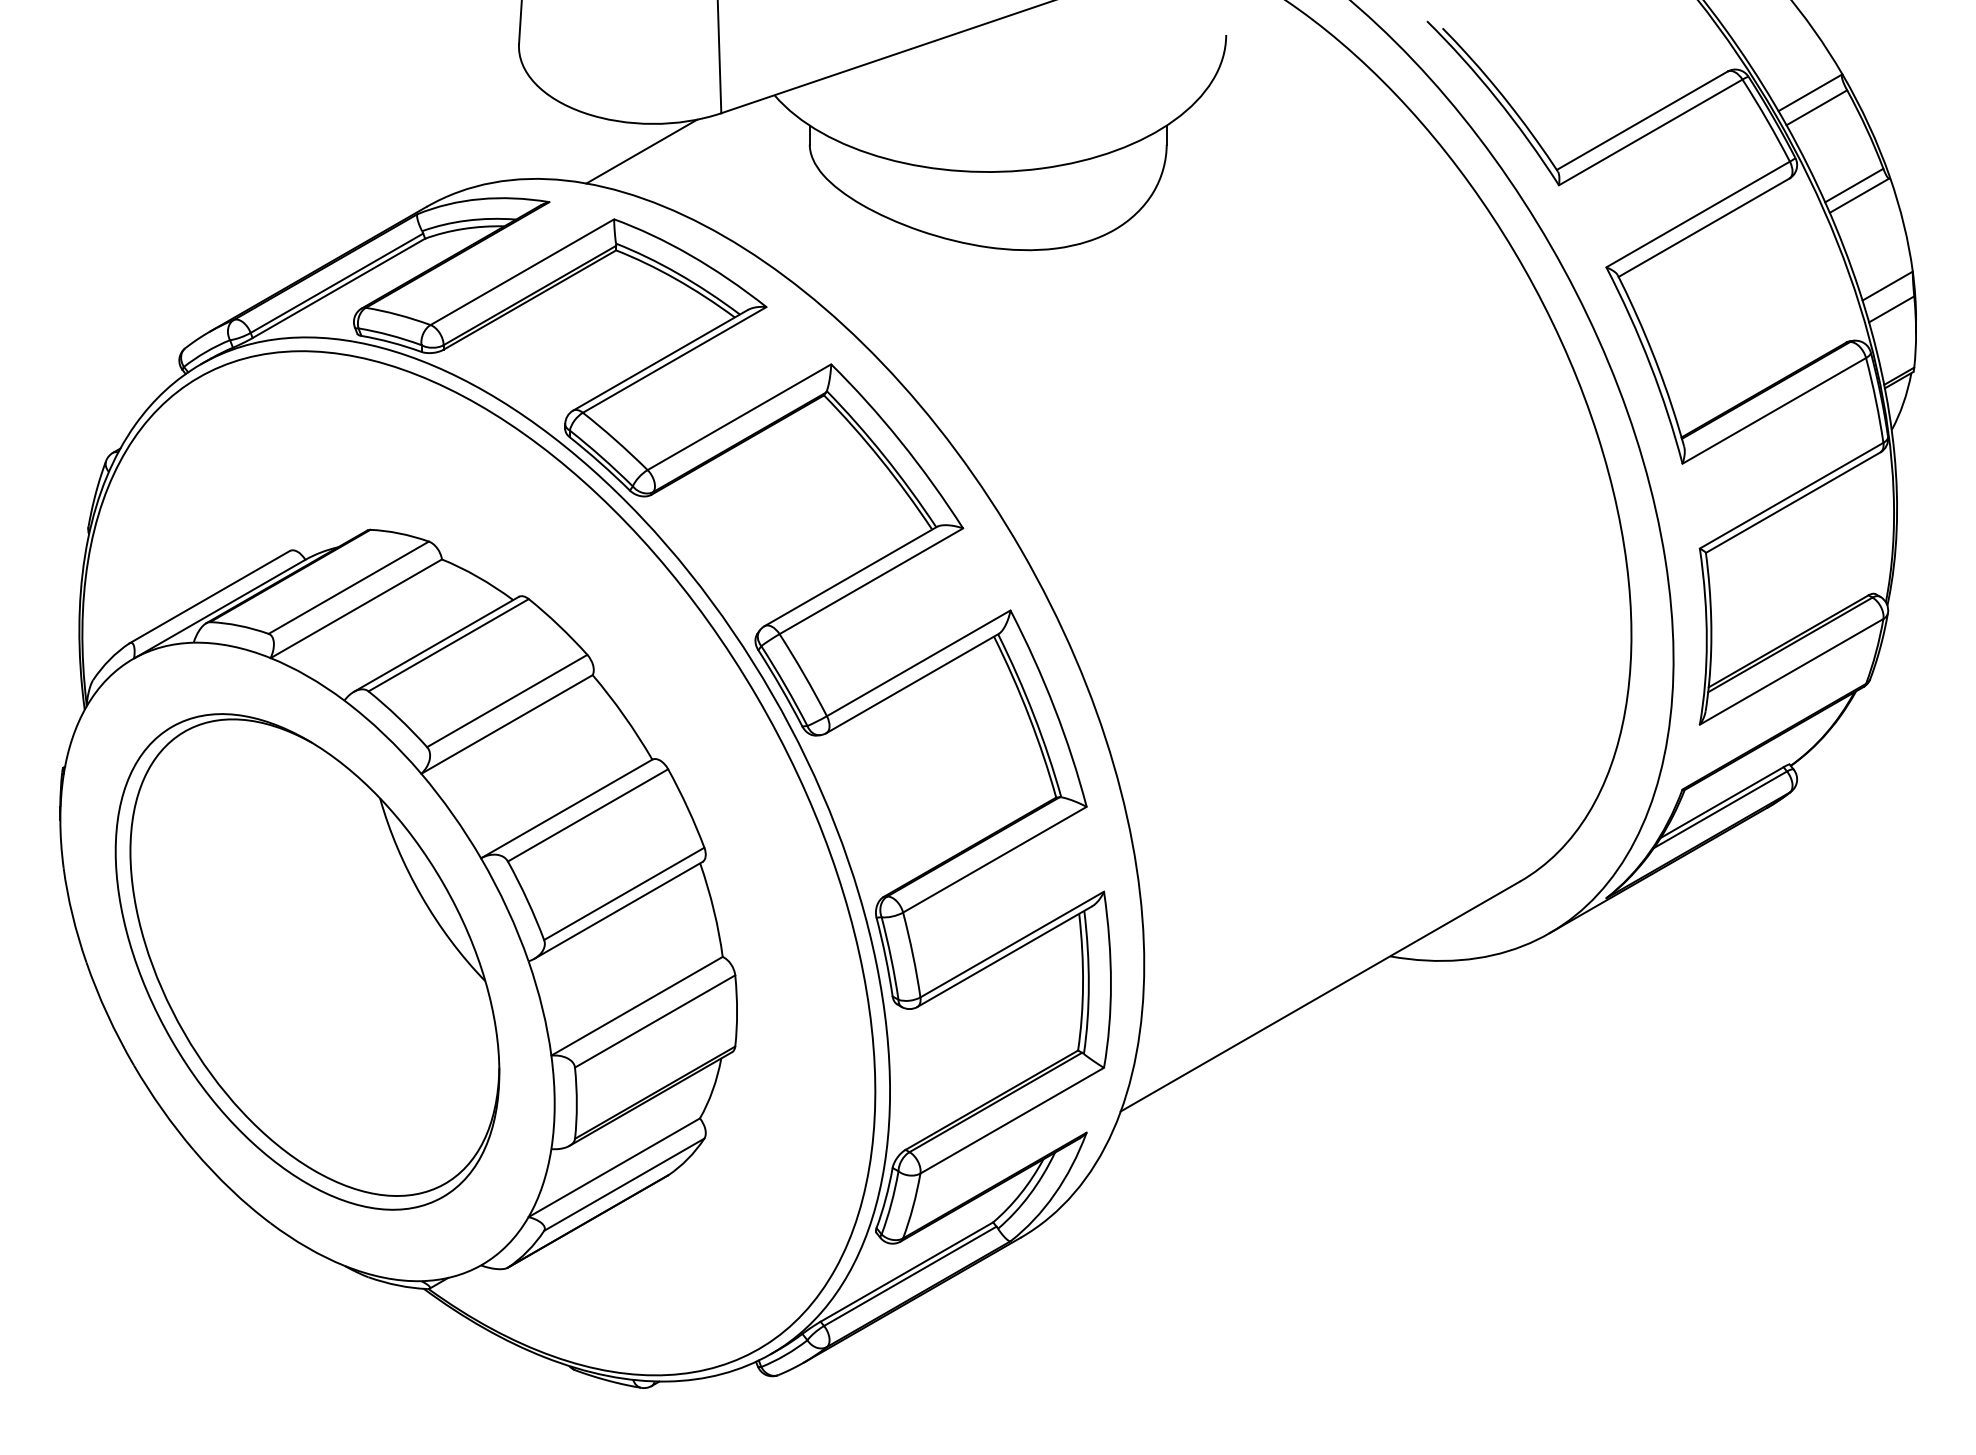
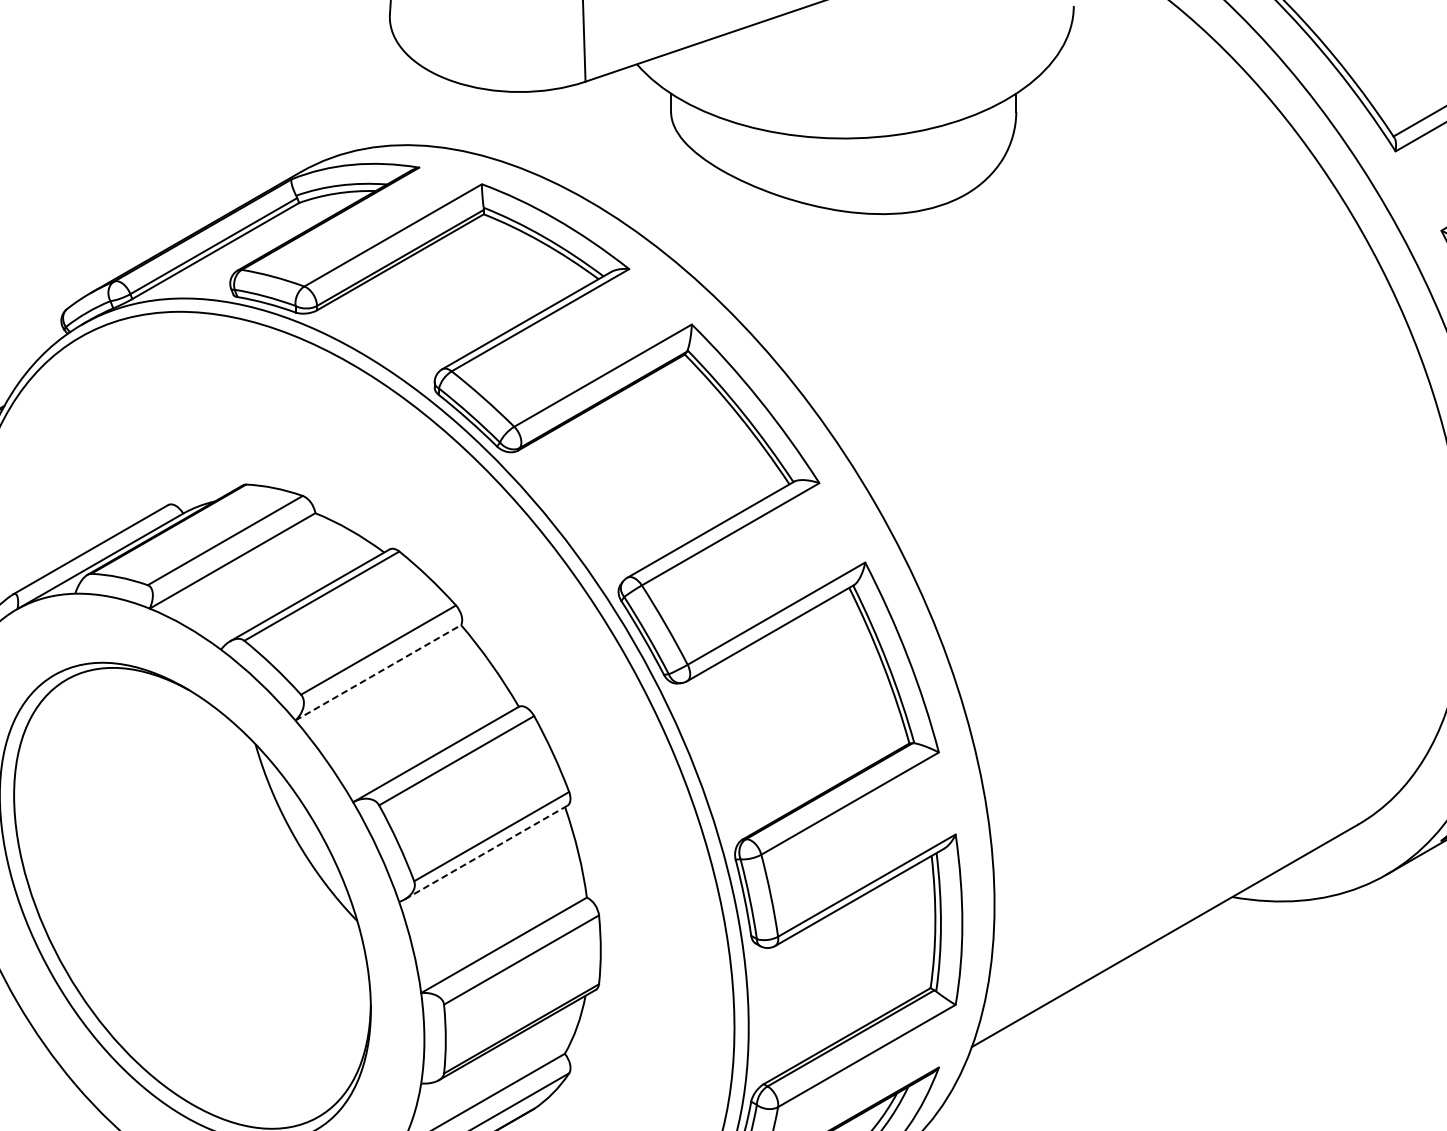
line: (641, 151) -> (508, 118), removed
line: (507, 724) -> (378, 672), solid -> dashed
line: (618, 910) -> (486, 852), solid -> dashed

